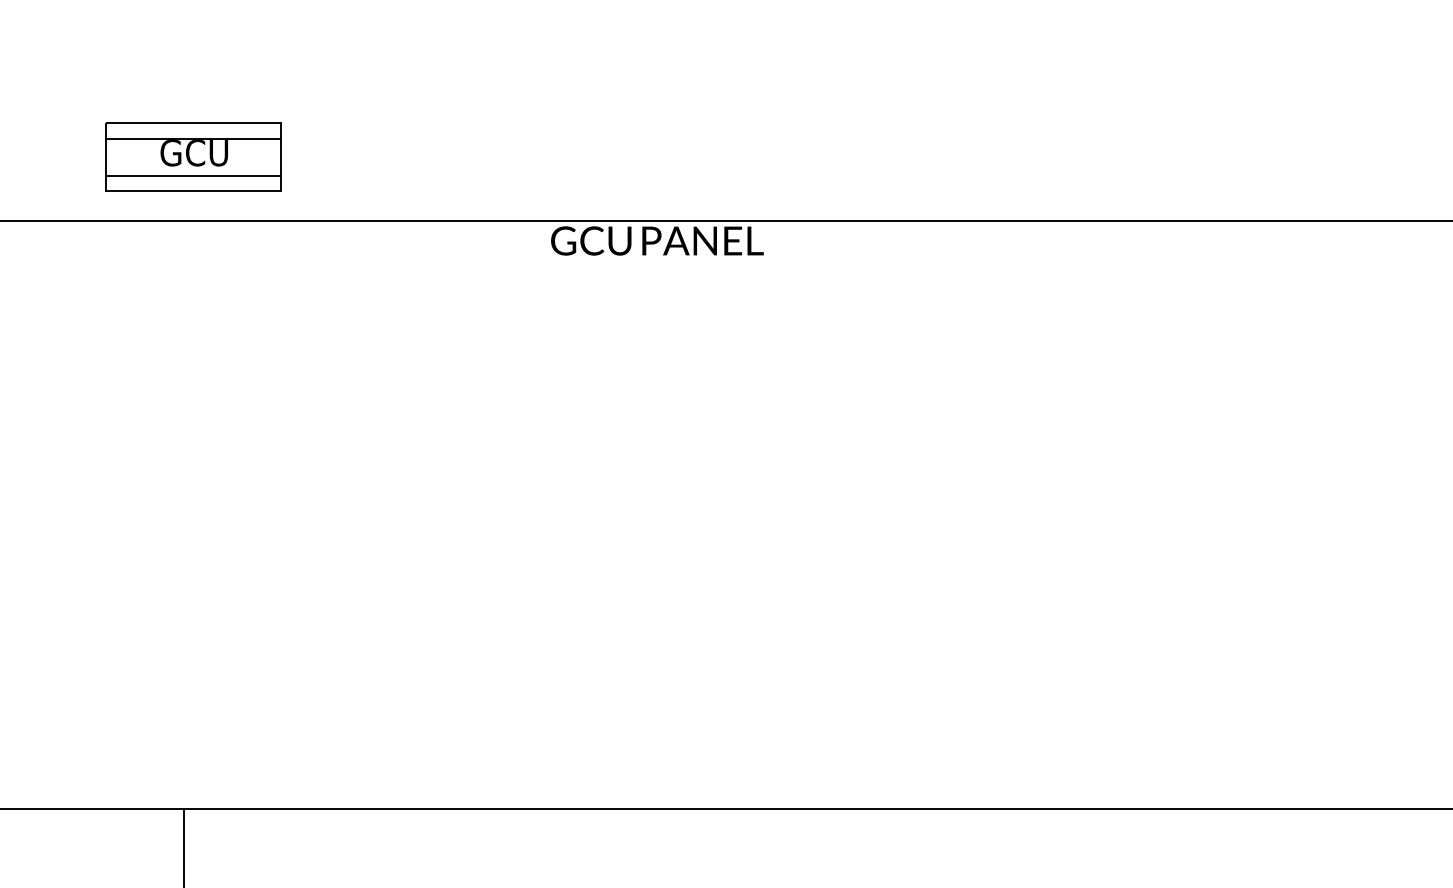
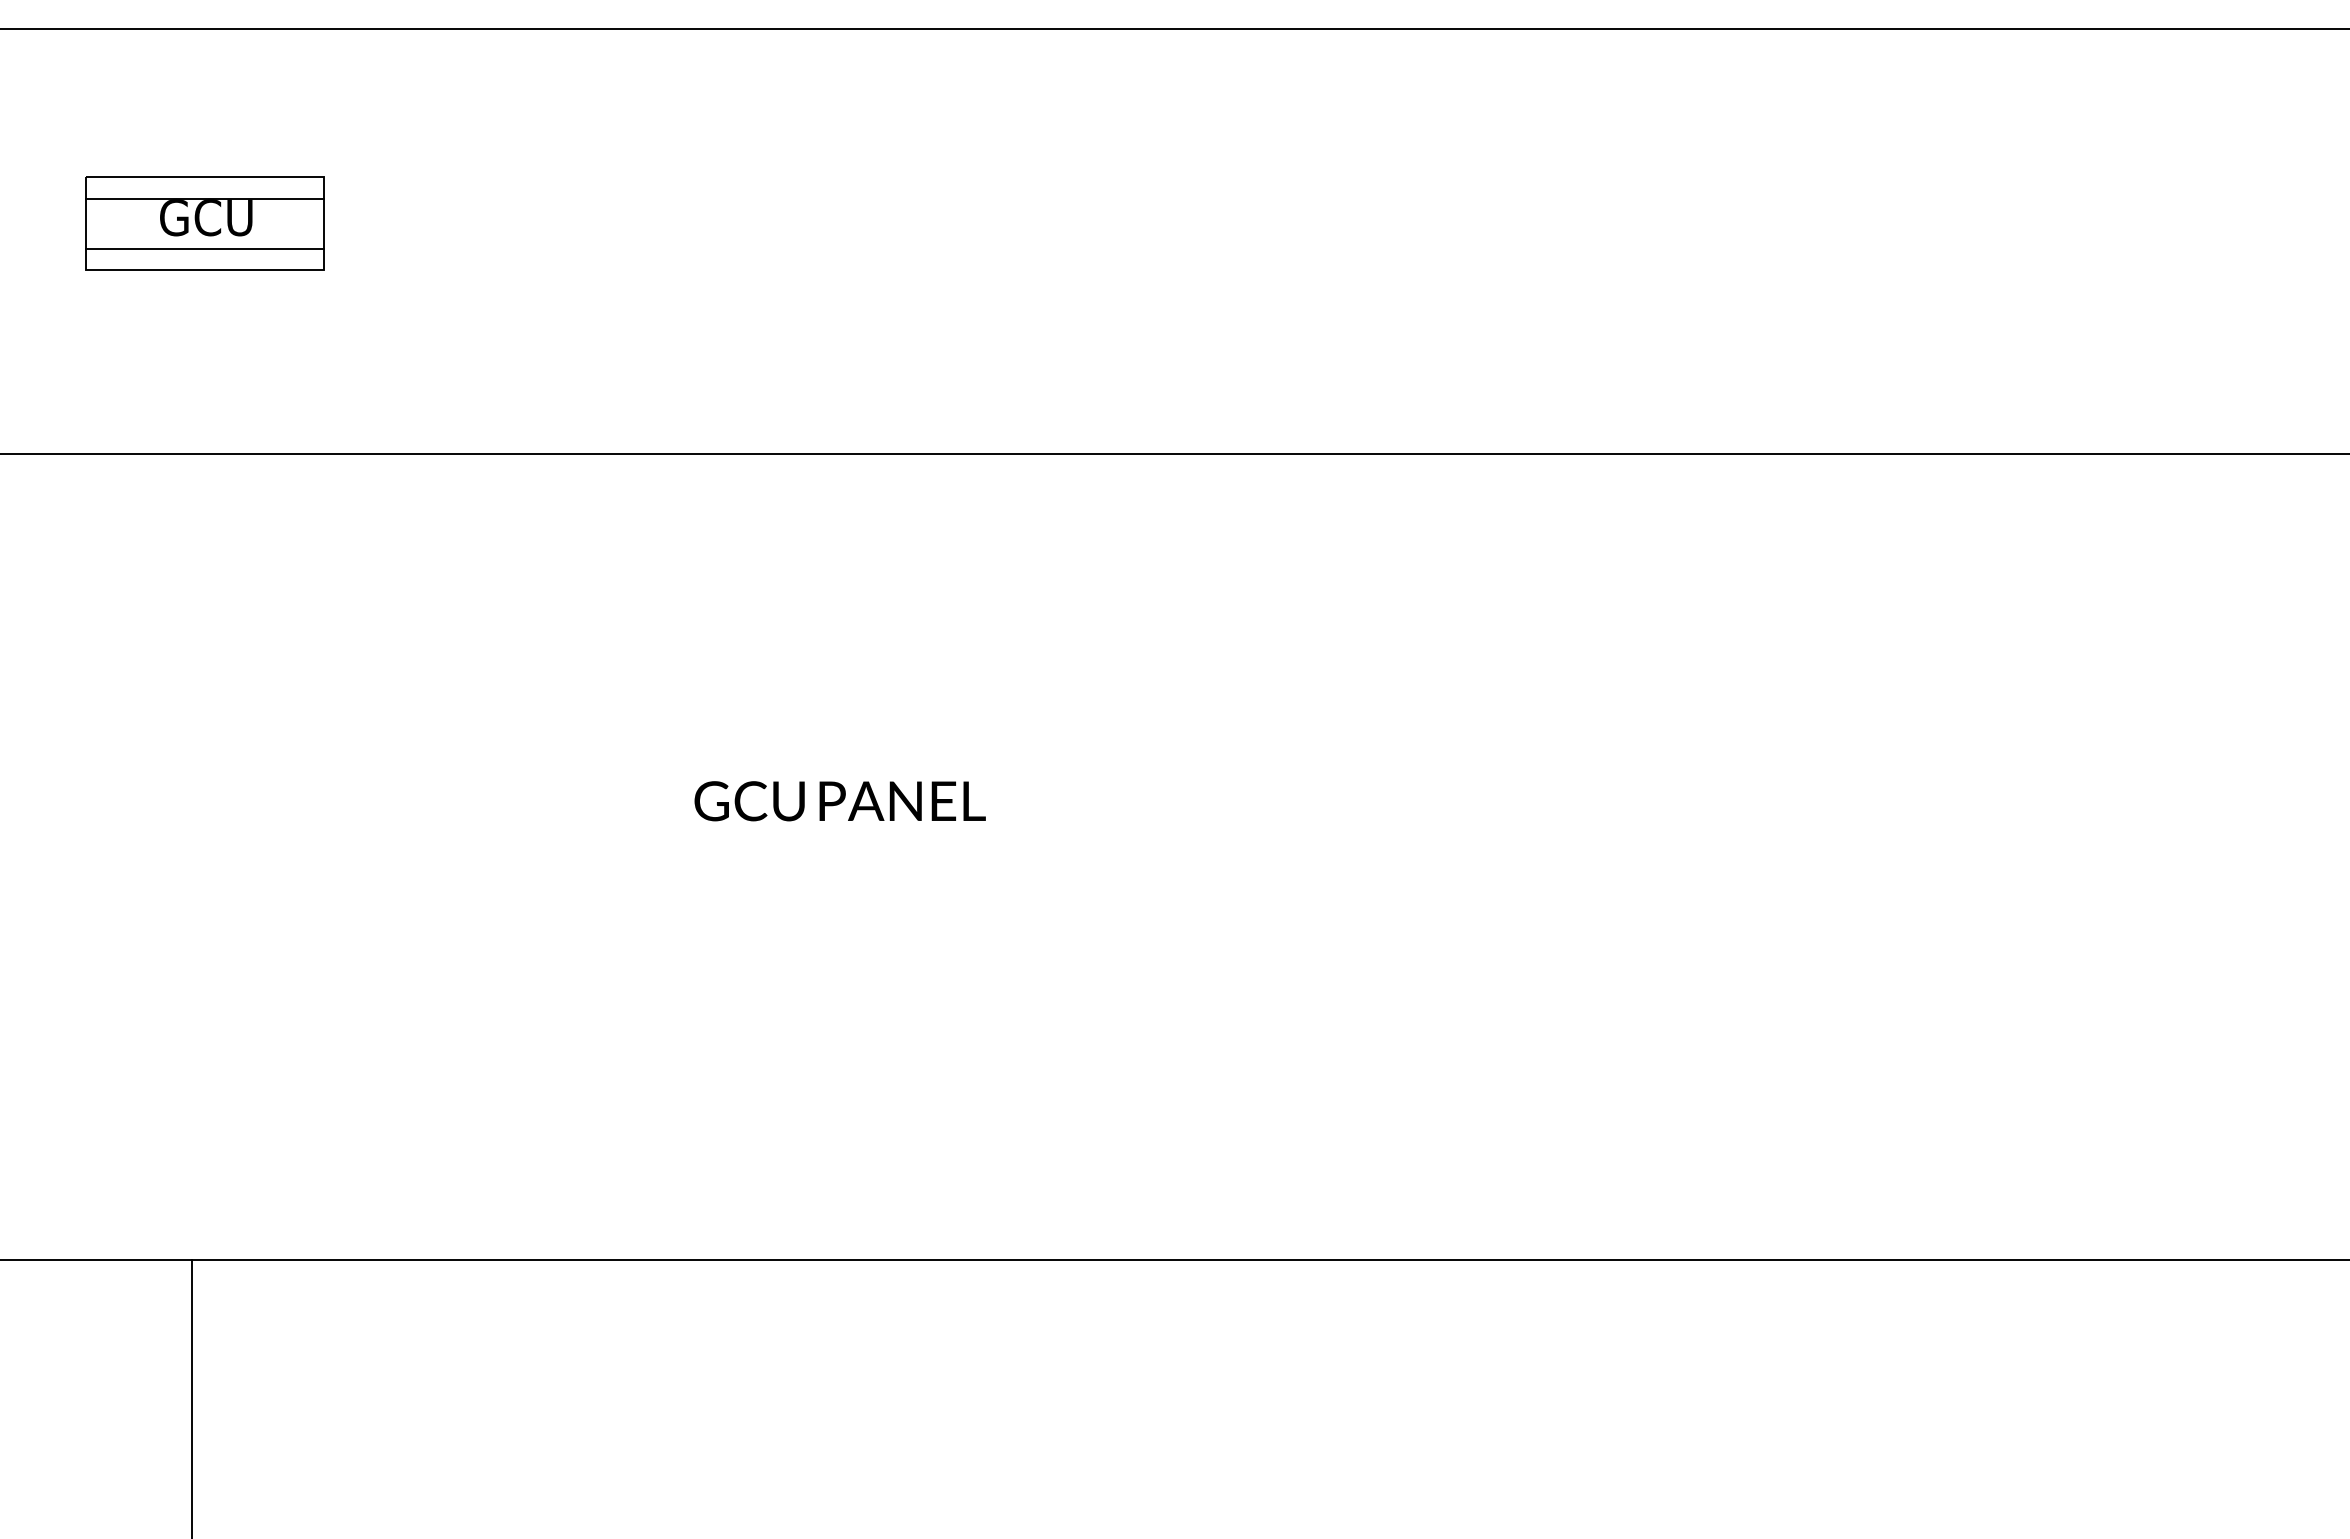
part: (193, 157) -> (204, 223), moved
text: (656, 241) -> (839, 801), moved

